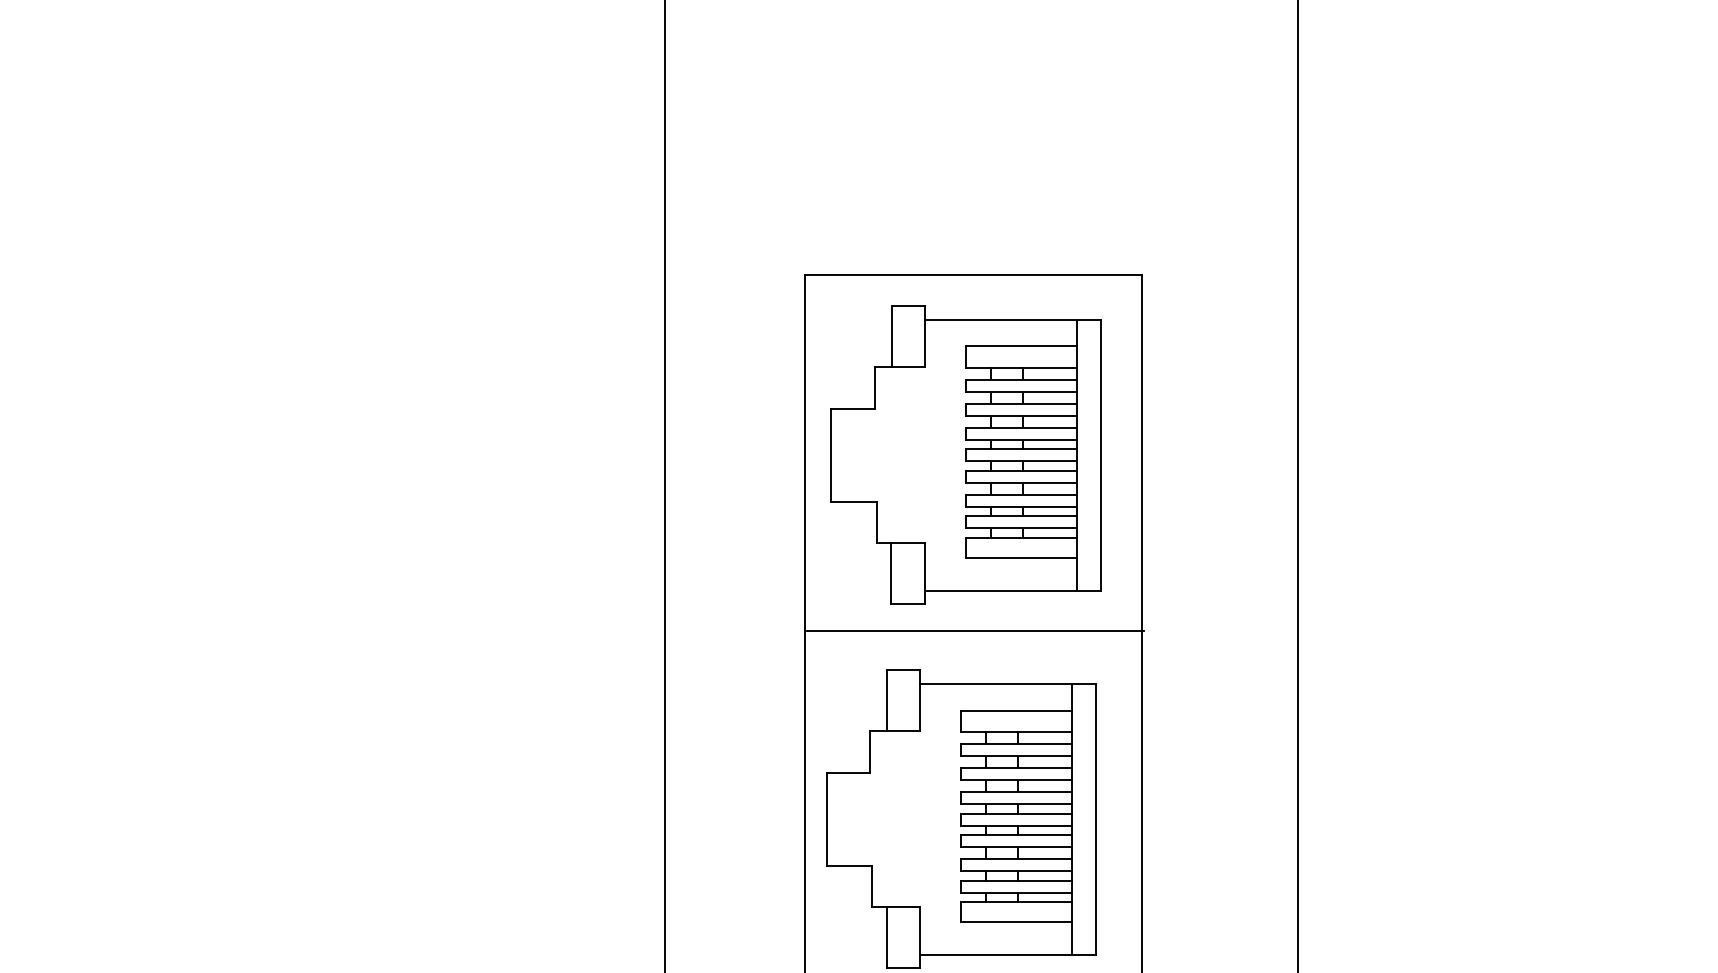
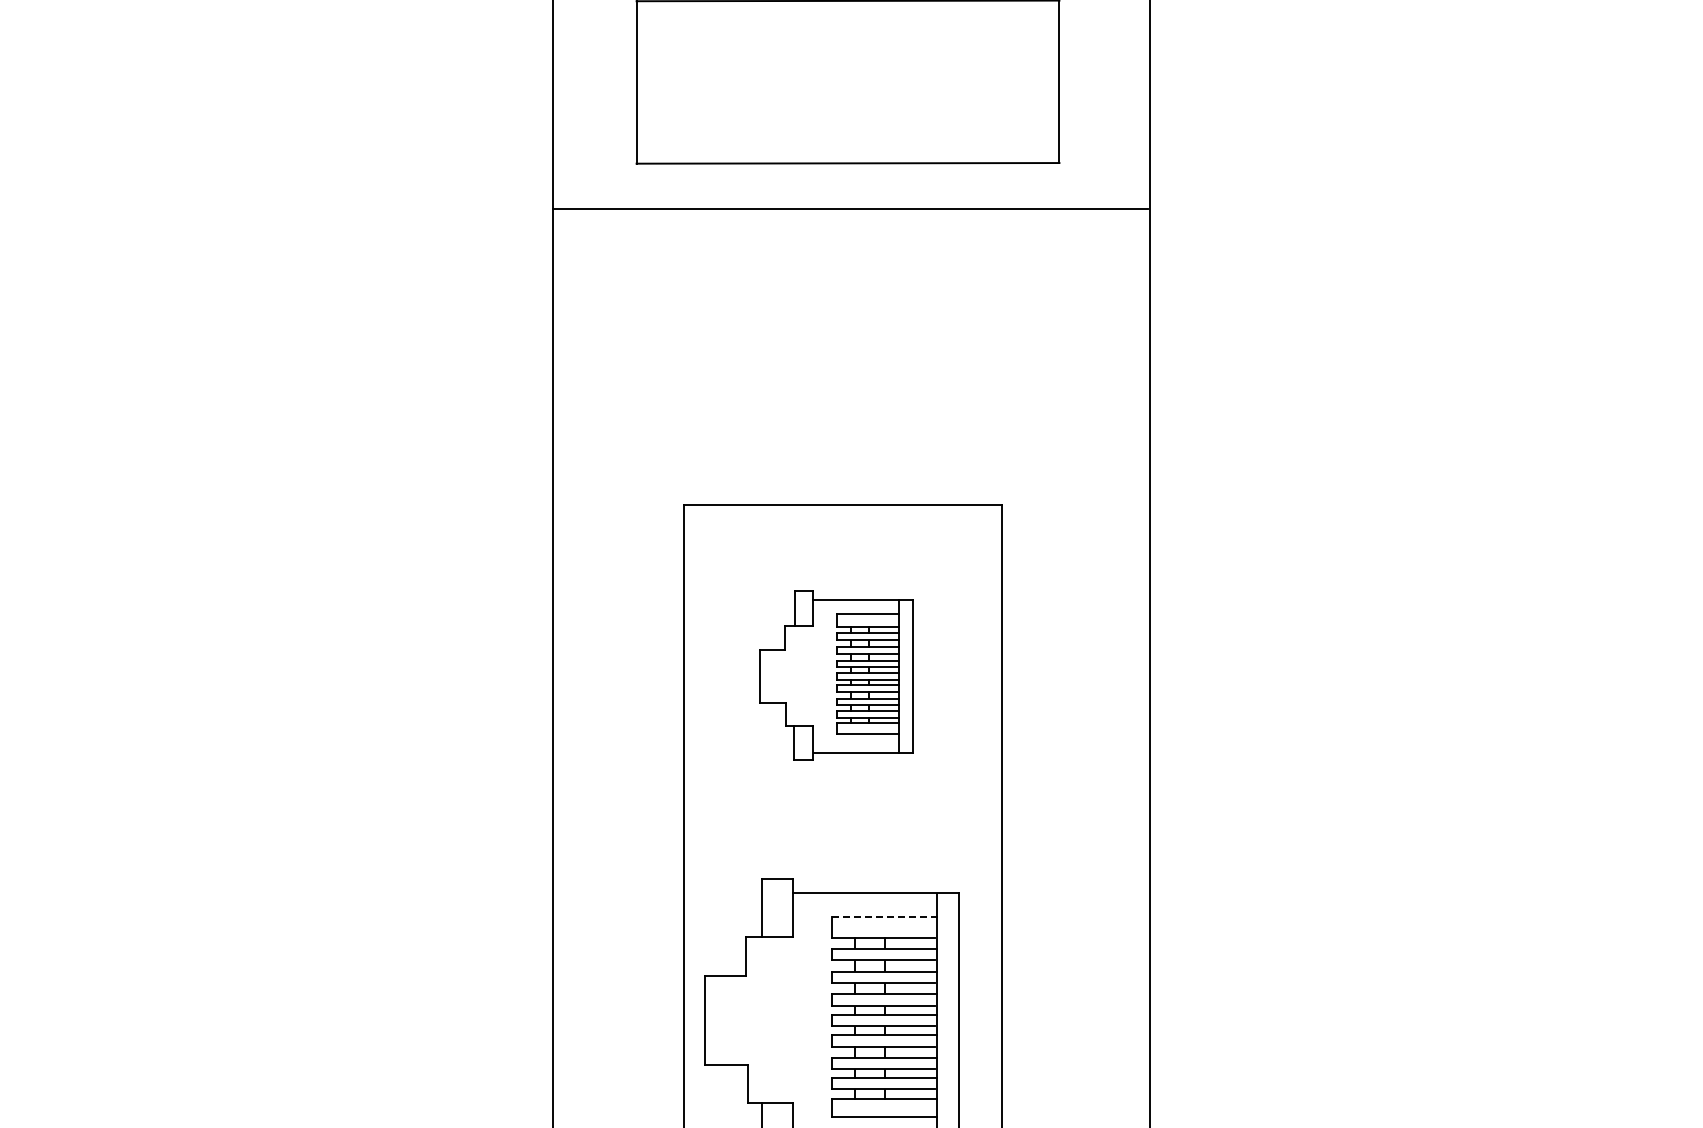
part: (965, 454) -> (836, 675), size x0.6
line: (975, 631) -> (845, 842), removed
line: (1016, 710) -> (884, 917), solid -> dashed

